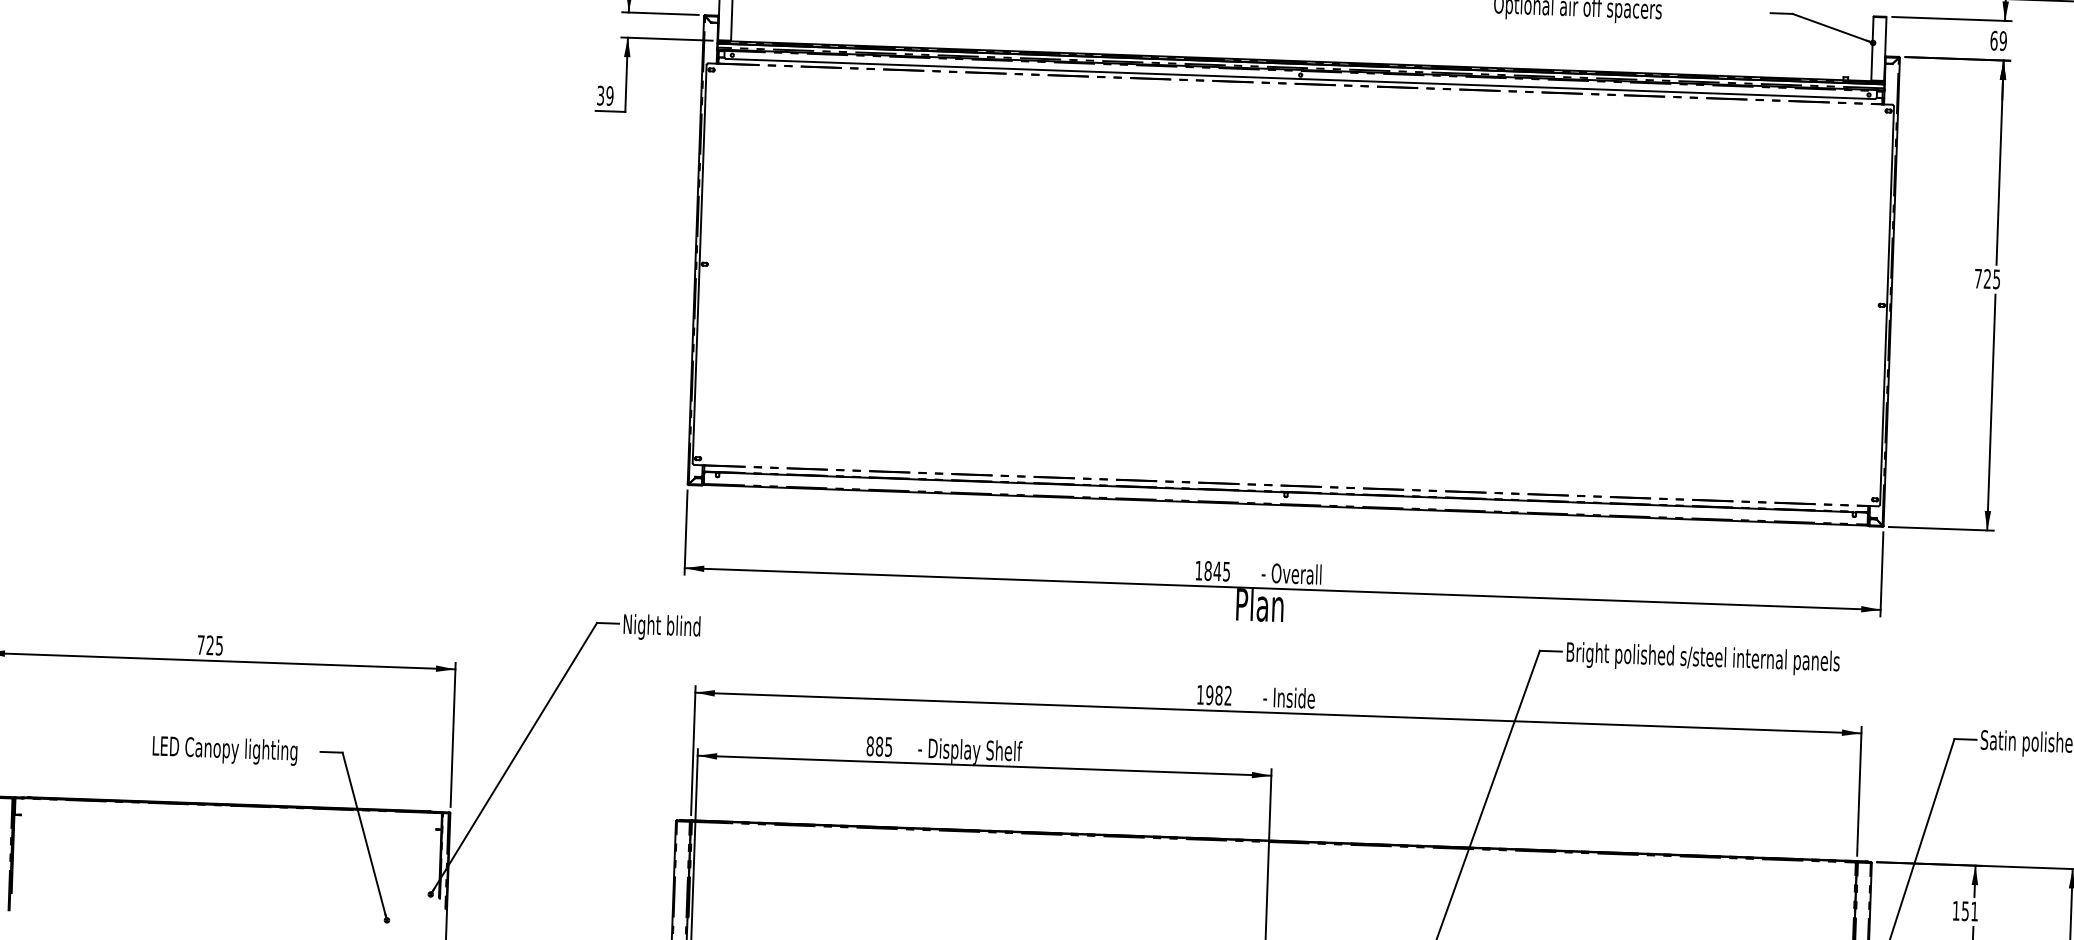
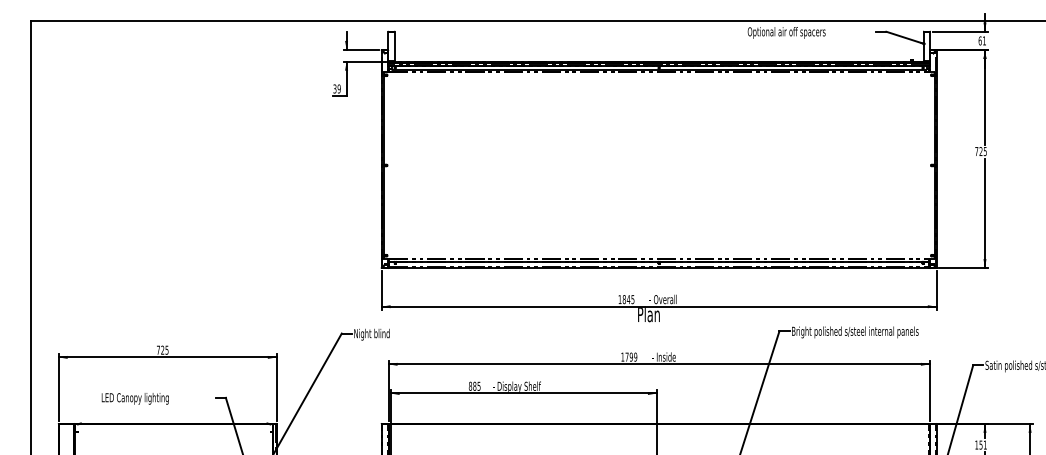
text: (2003, 40) -> (984, 40), 69 -> 61
text: (1219, 694) -> (631, 356), 1982 -> 1799
text: (223, 749) -> (134, 398), moved

